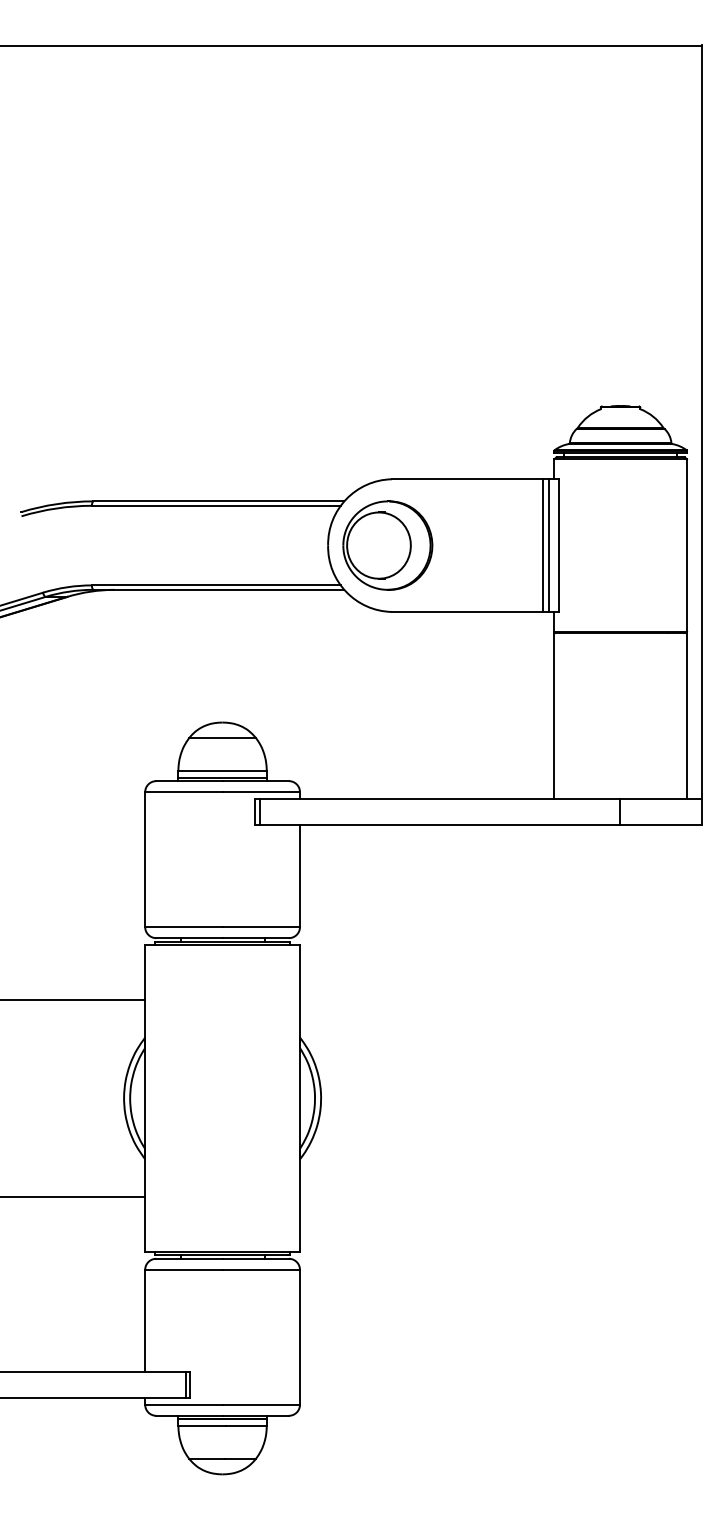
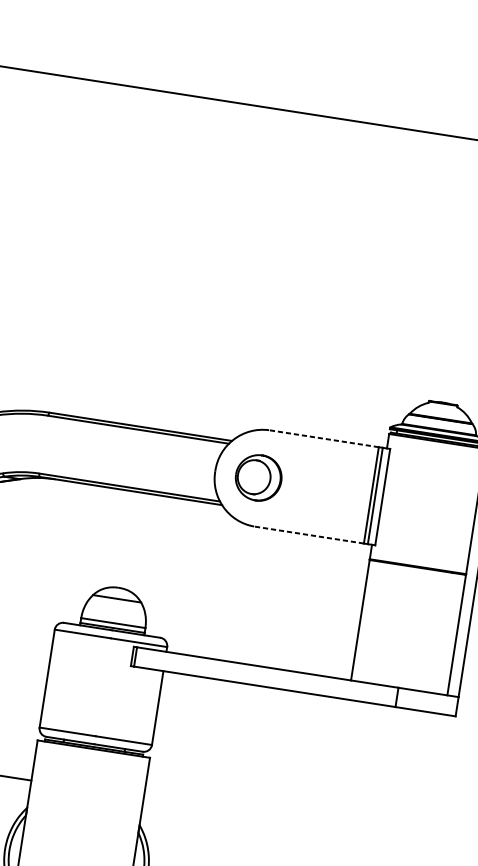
line: (467, 479) -> (323, 438), solid -> dashed
part: (387, 545) -> (258, 477), size x0.7
line: (467, 611) -> (309, 534), solid -> dashed

